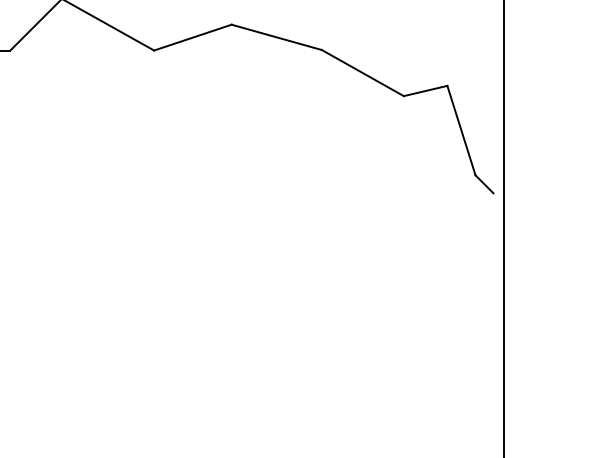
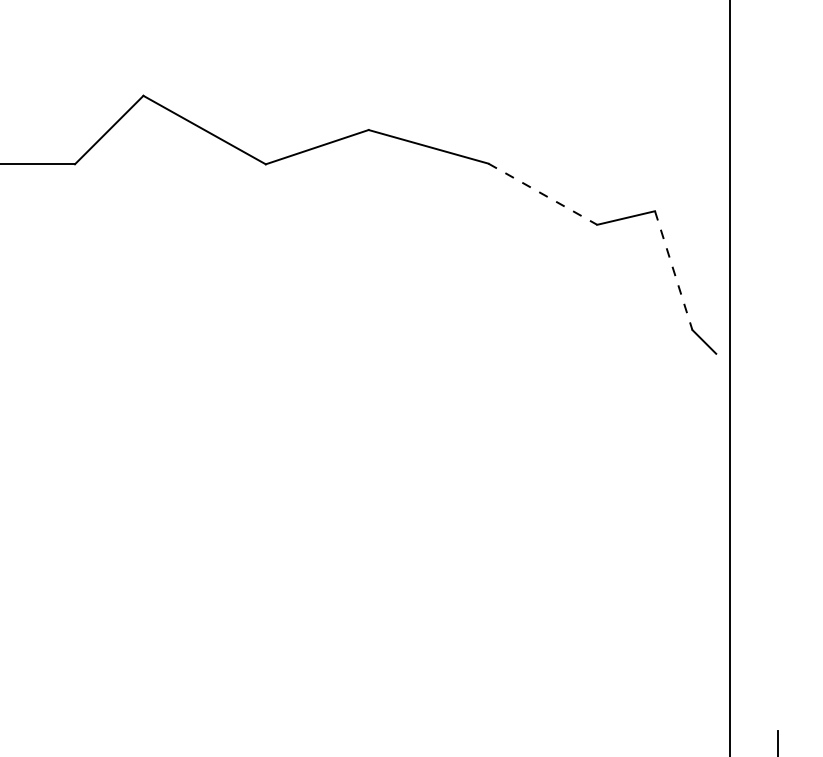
line: (363, 73) -> (543, 194), solid -> dashed
line: (461, 131) -> (673, 271), solid -> dashed

